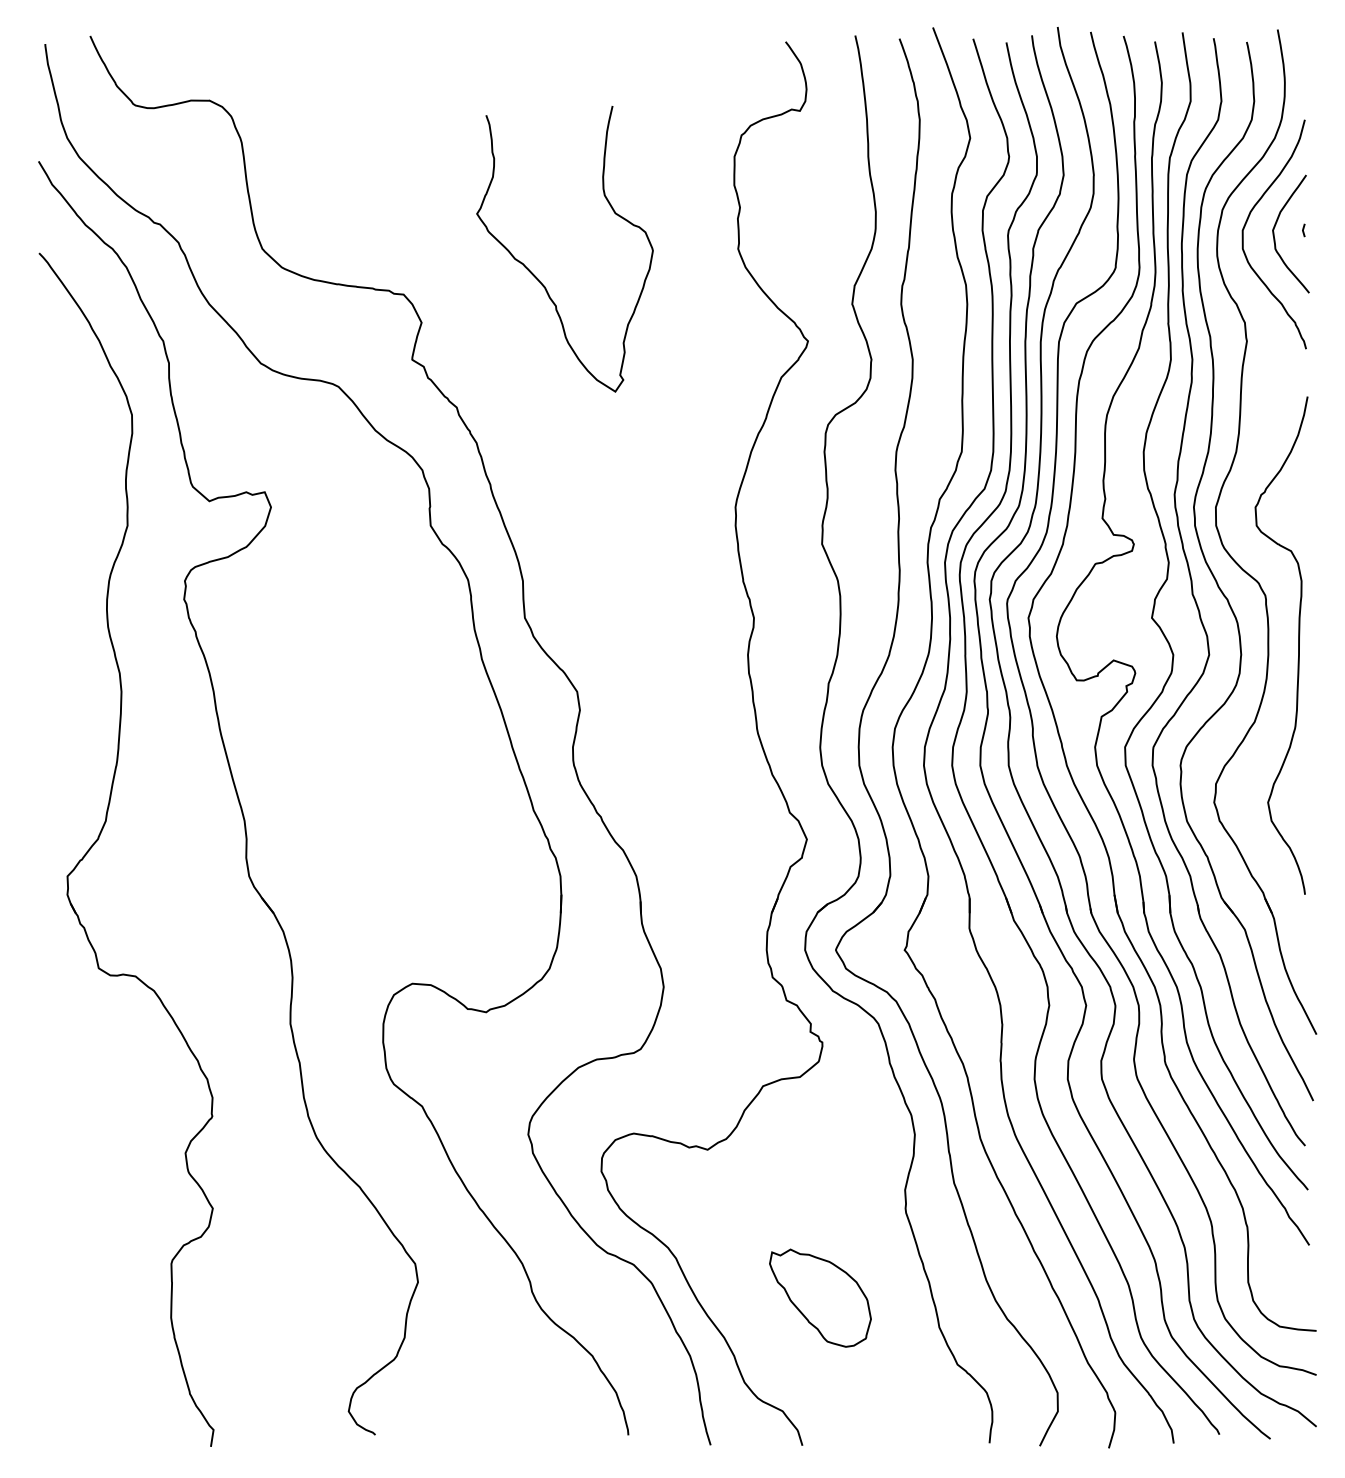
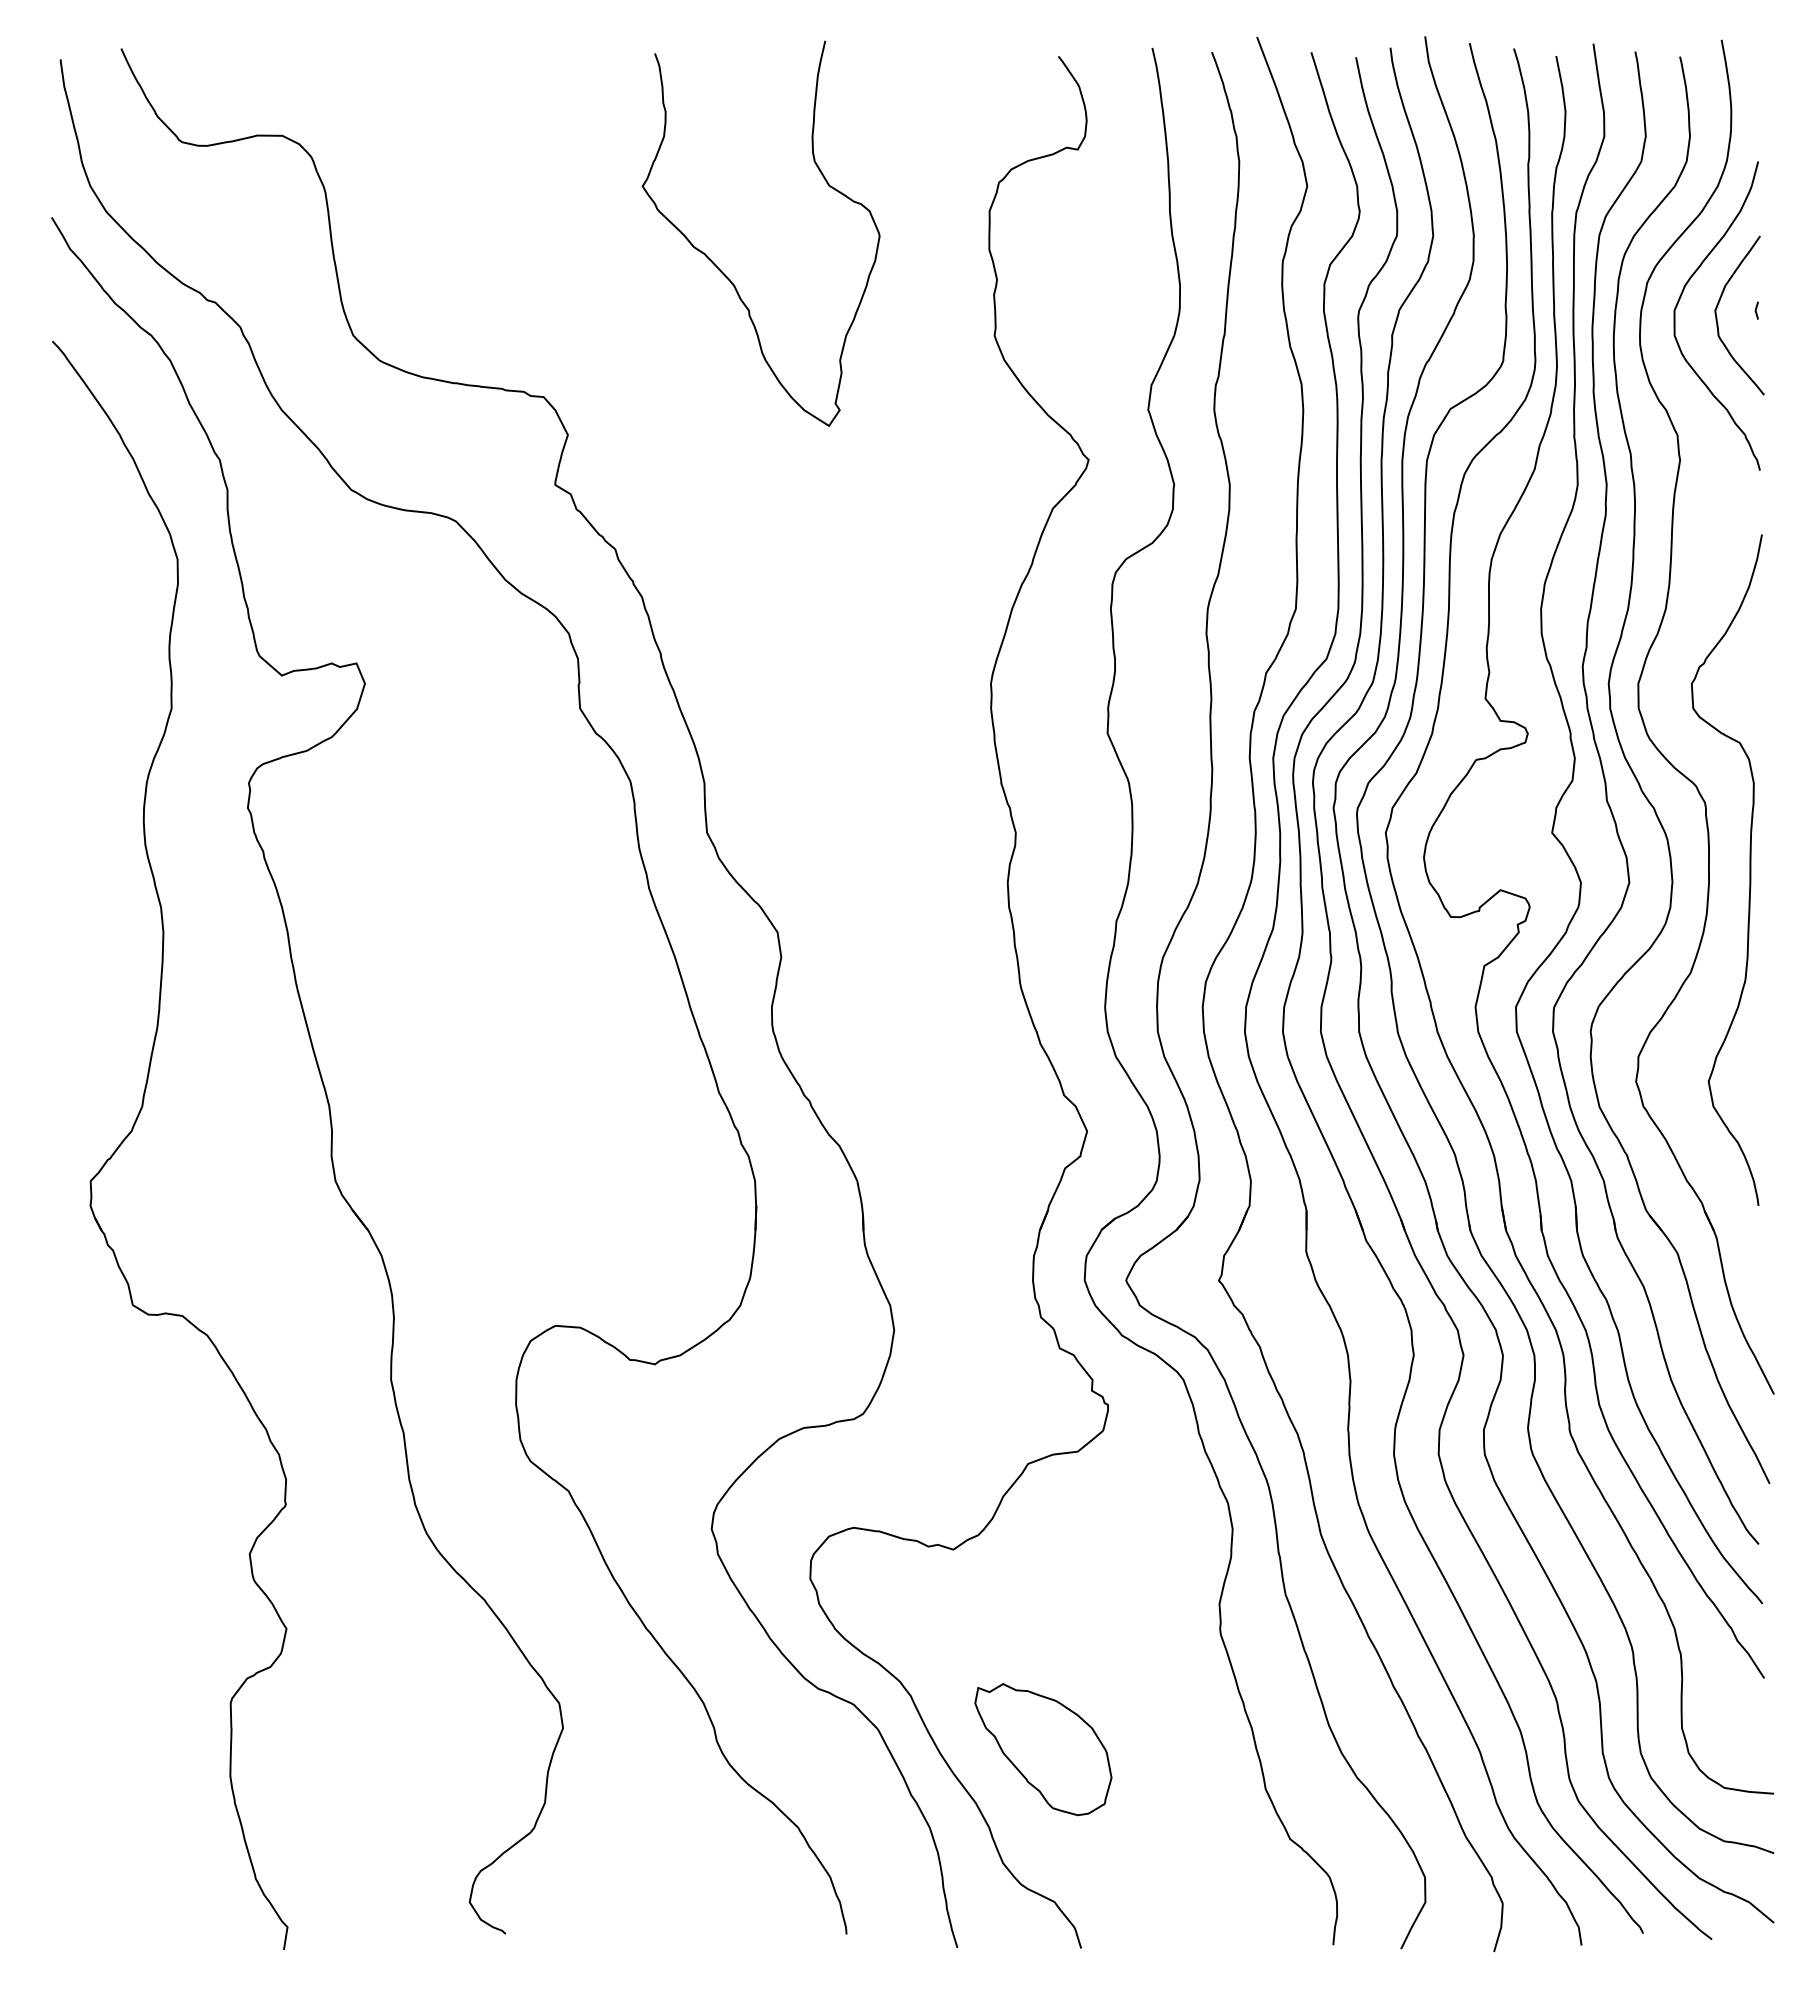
curve: (536, 277) -> (722, 271), moved
part: (820, 1298) -> (1043, 1749), moved

